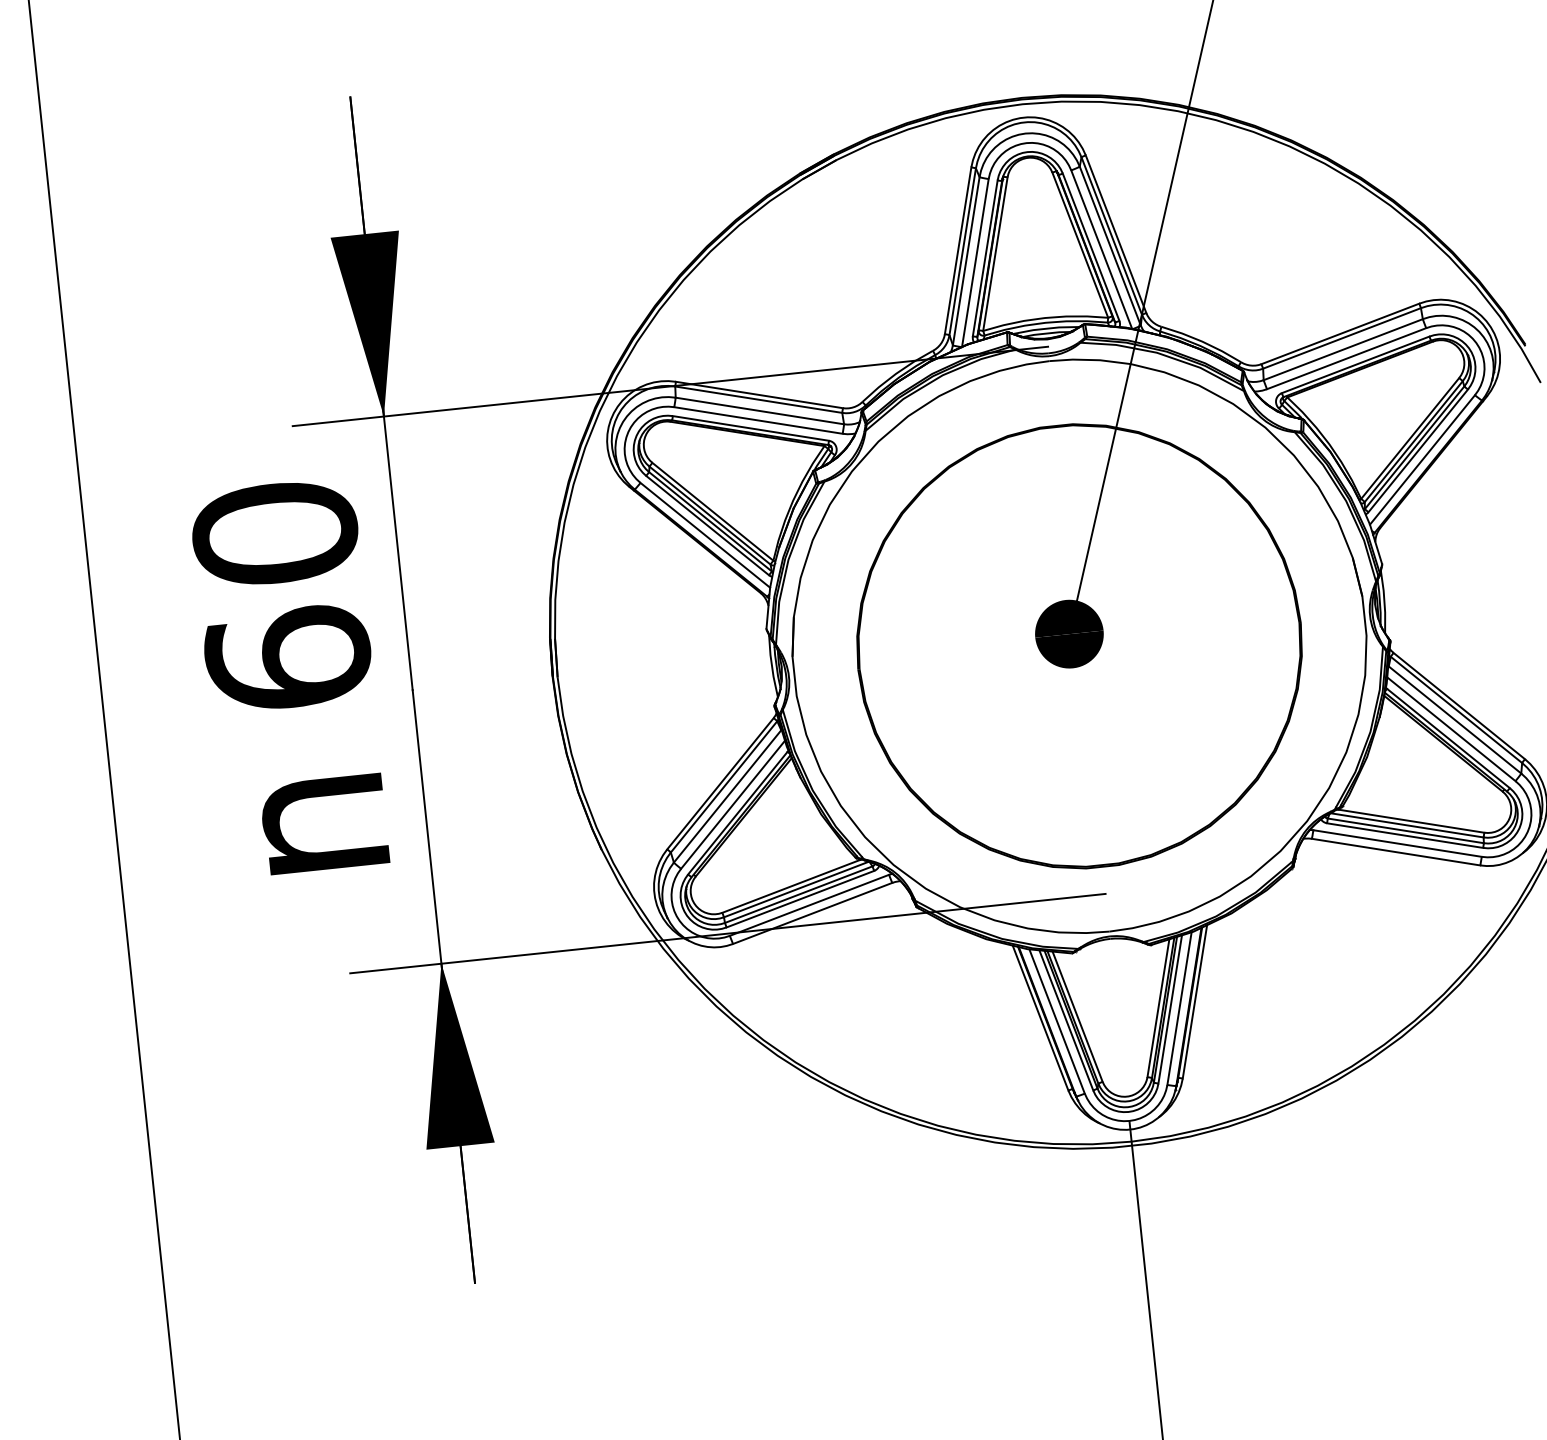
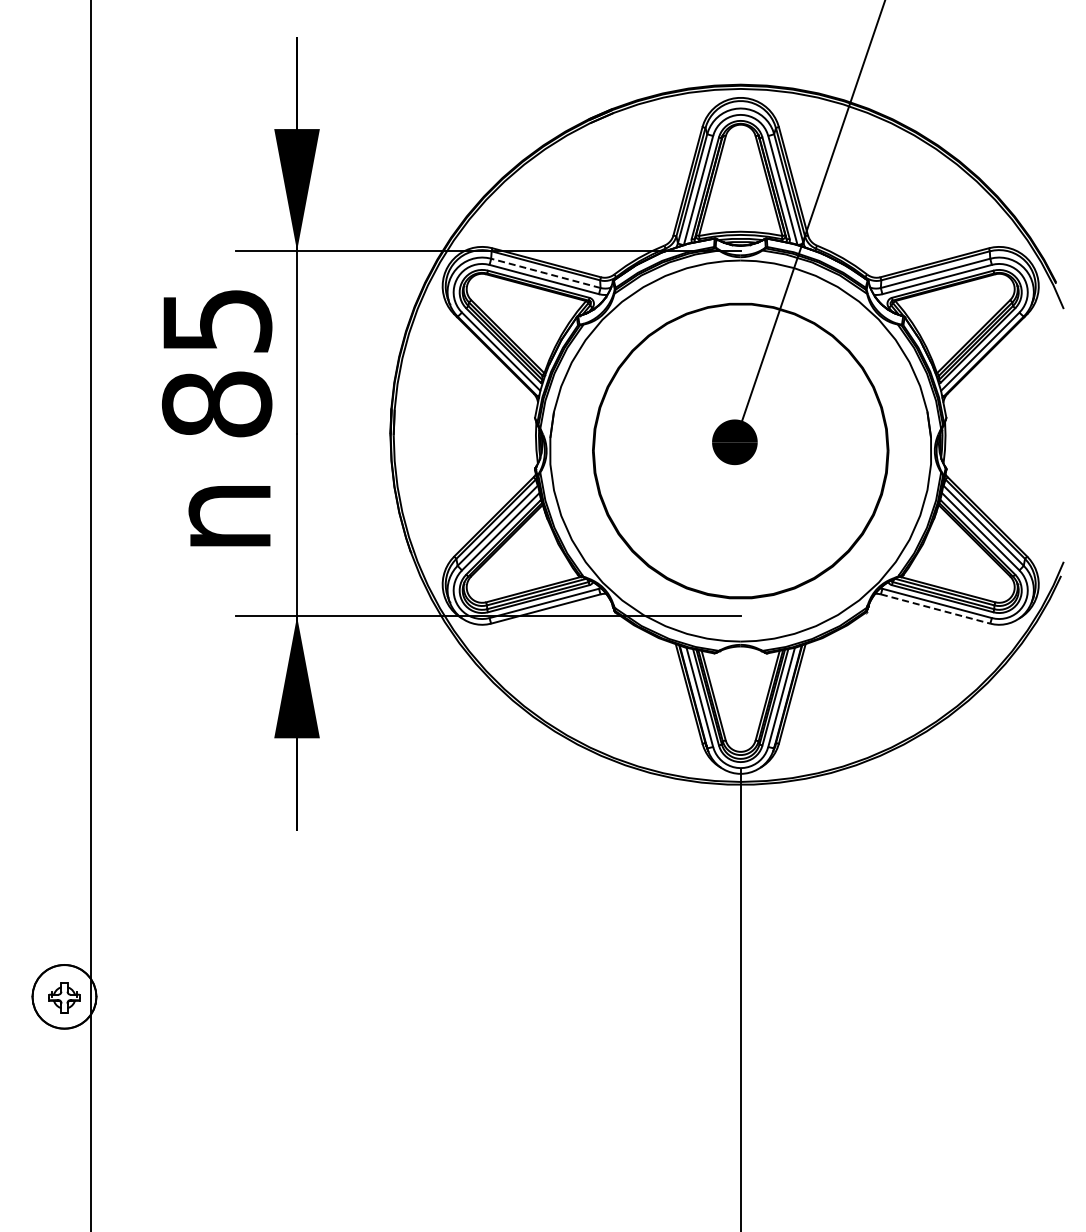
line: (759, 411) -> (545, 273), solid -> dashed
text: (280, 596) -> (216, 362), 60 -> 85
line: (1396, 852) -> (935, 609), solid -> dashed

